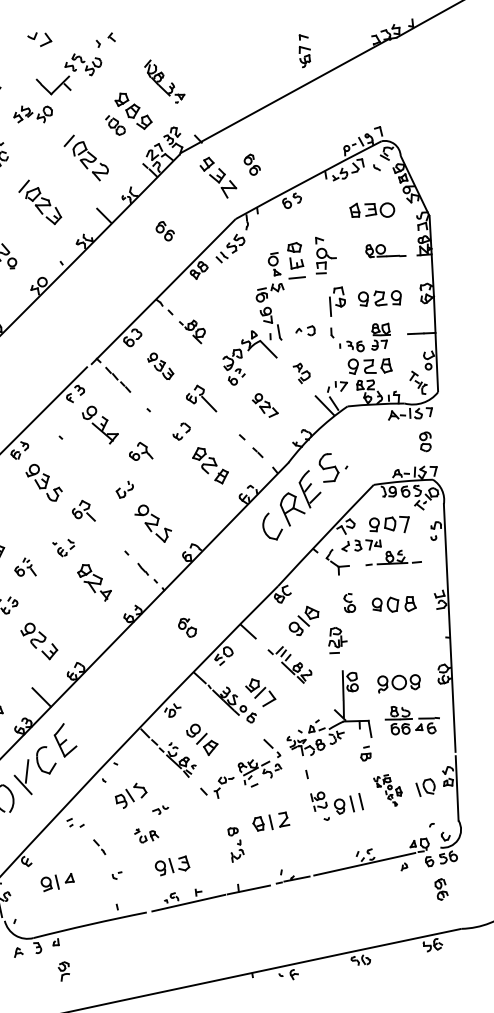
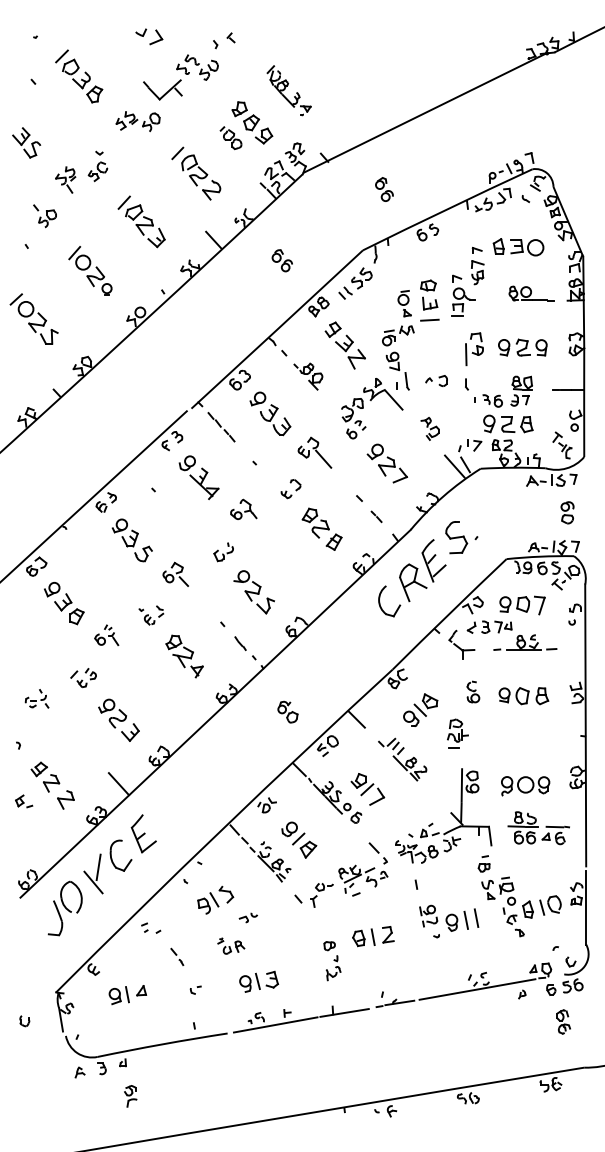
part: (304, 50) -> (477, 265), moved
part: (217, 177) -> (344, 345), moved
part: (160, 365) -> (270, 413), size x1.43
part: (264, 405) -> (386, 463), size x1.43
part: (387, 790) -> (507, 906), size x1.67

